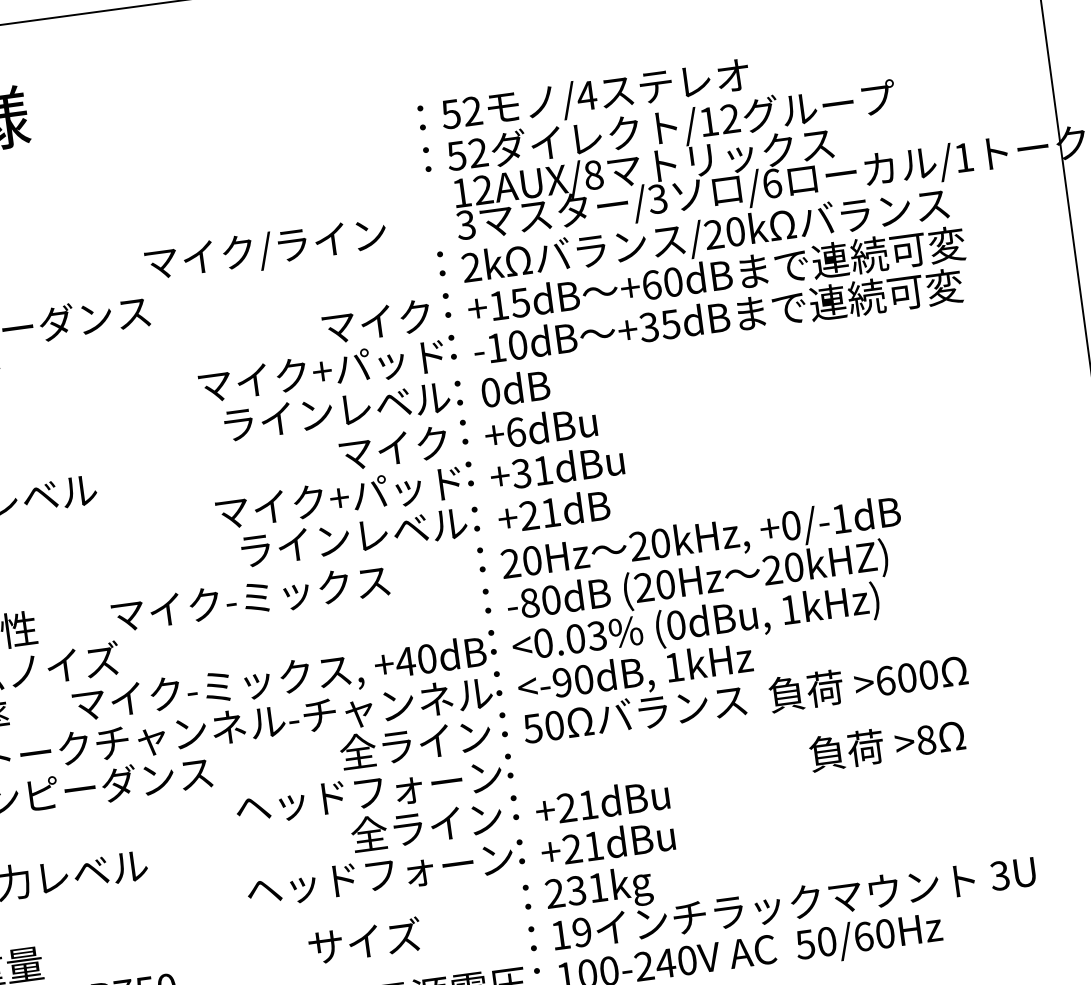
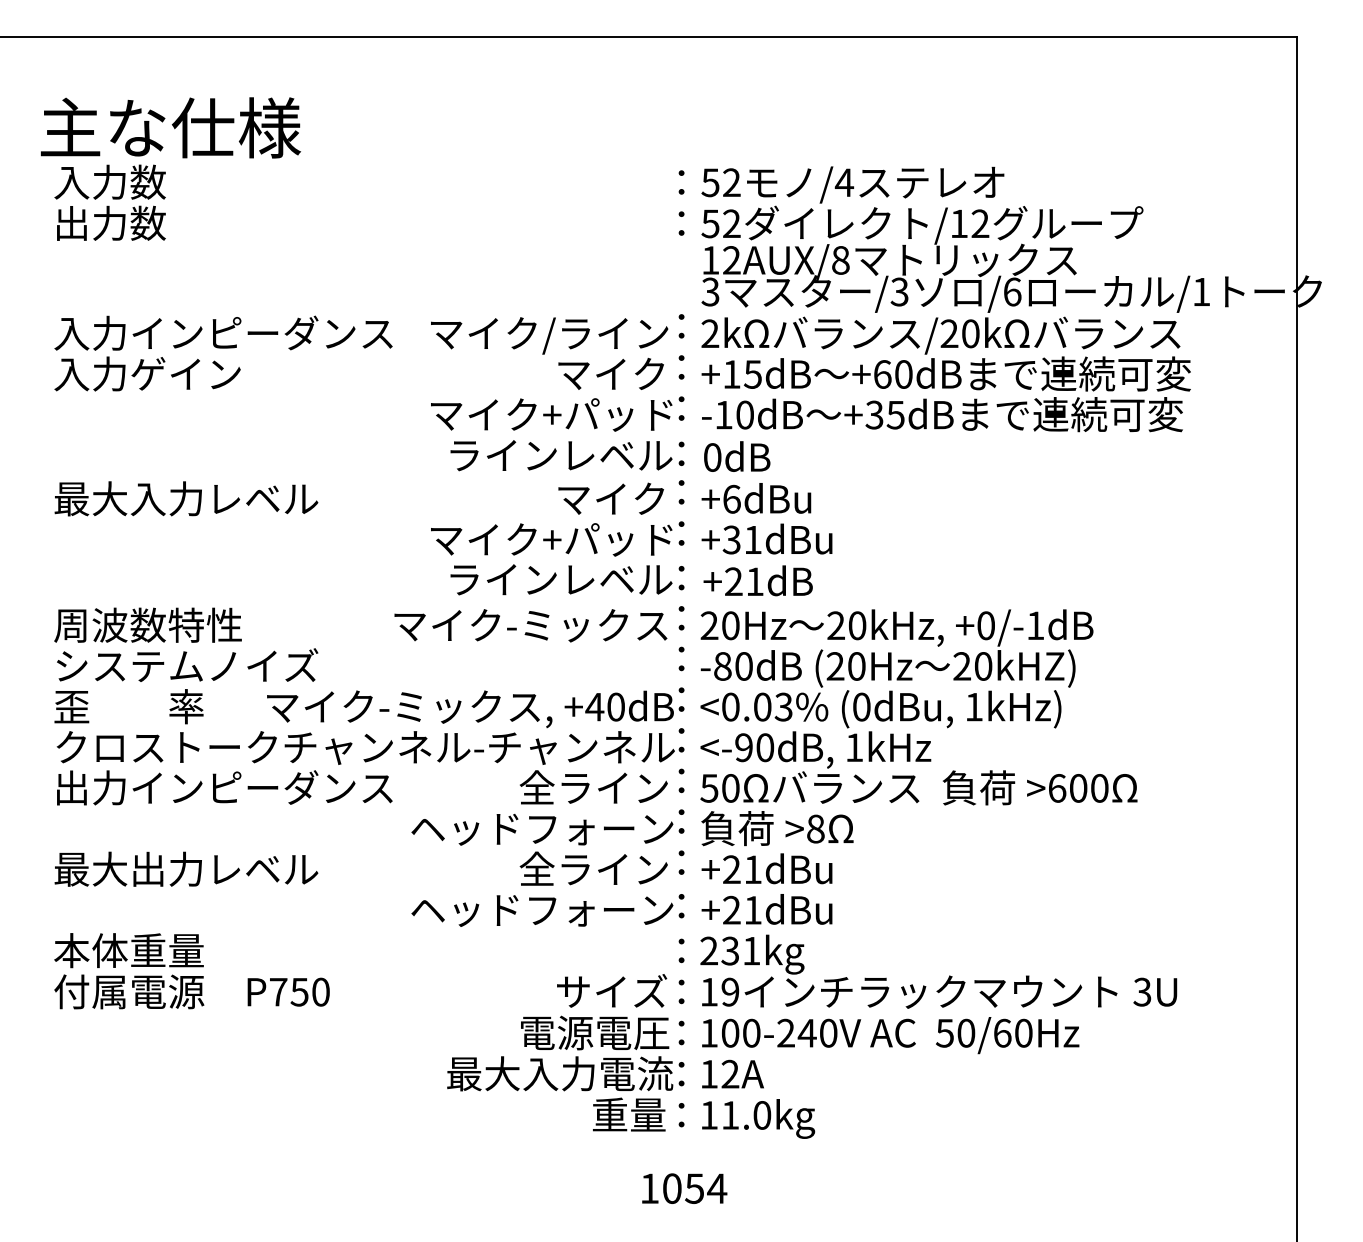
text: (265, 250) -> (549, 335), moved
text: (250, 598) -> (530, 625), moved
text: (887, 744) -> (777, 828), moved
text: (365, 940) -> (612, 990), moved

